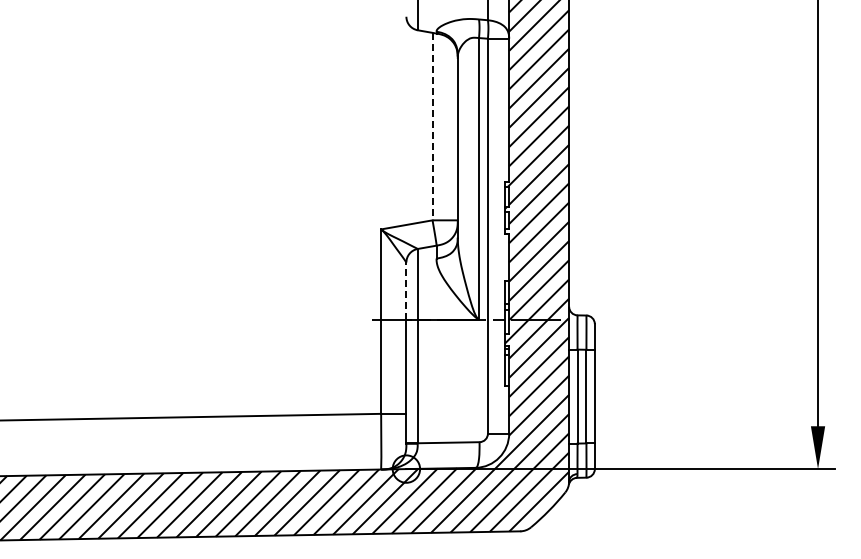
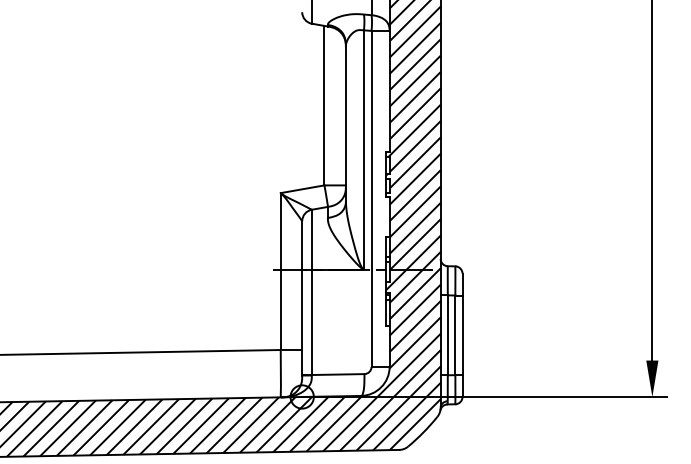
line: (432, 126) -> (324, 105), dashed -> solid
line: (406, 291) -> (302, 245), dashed -> solid

